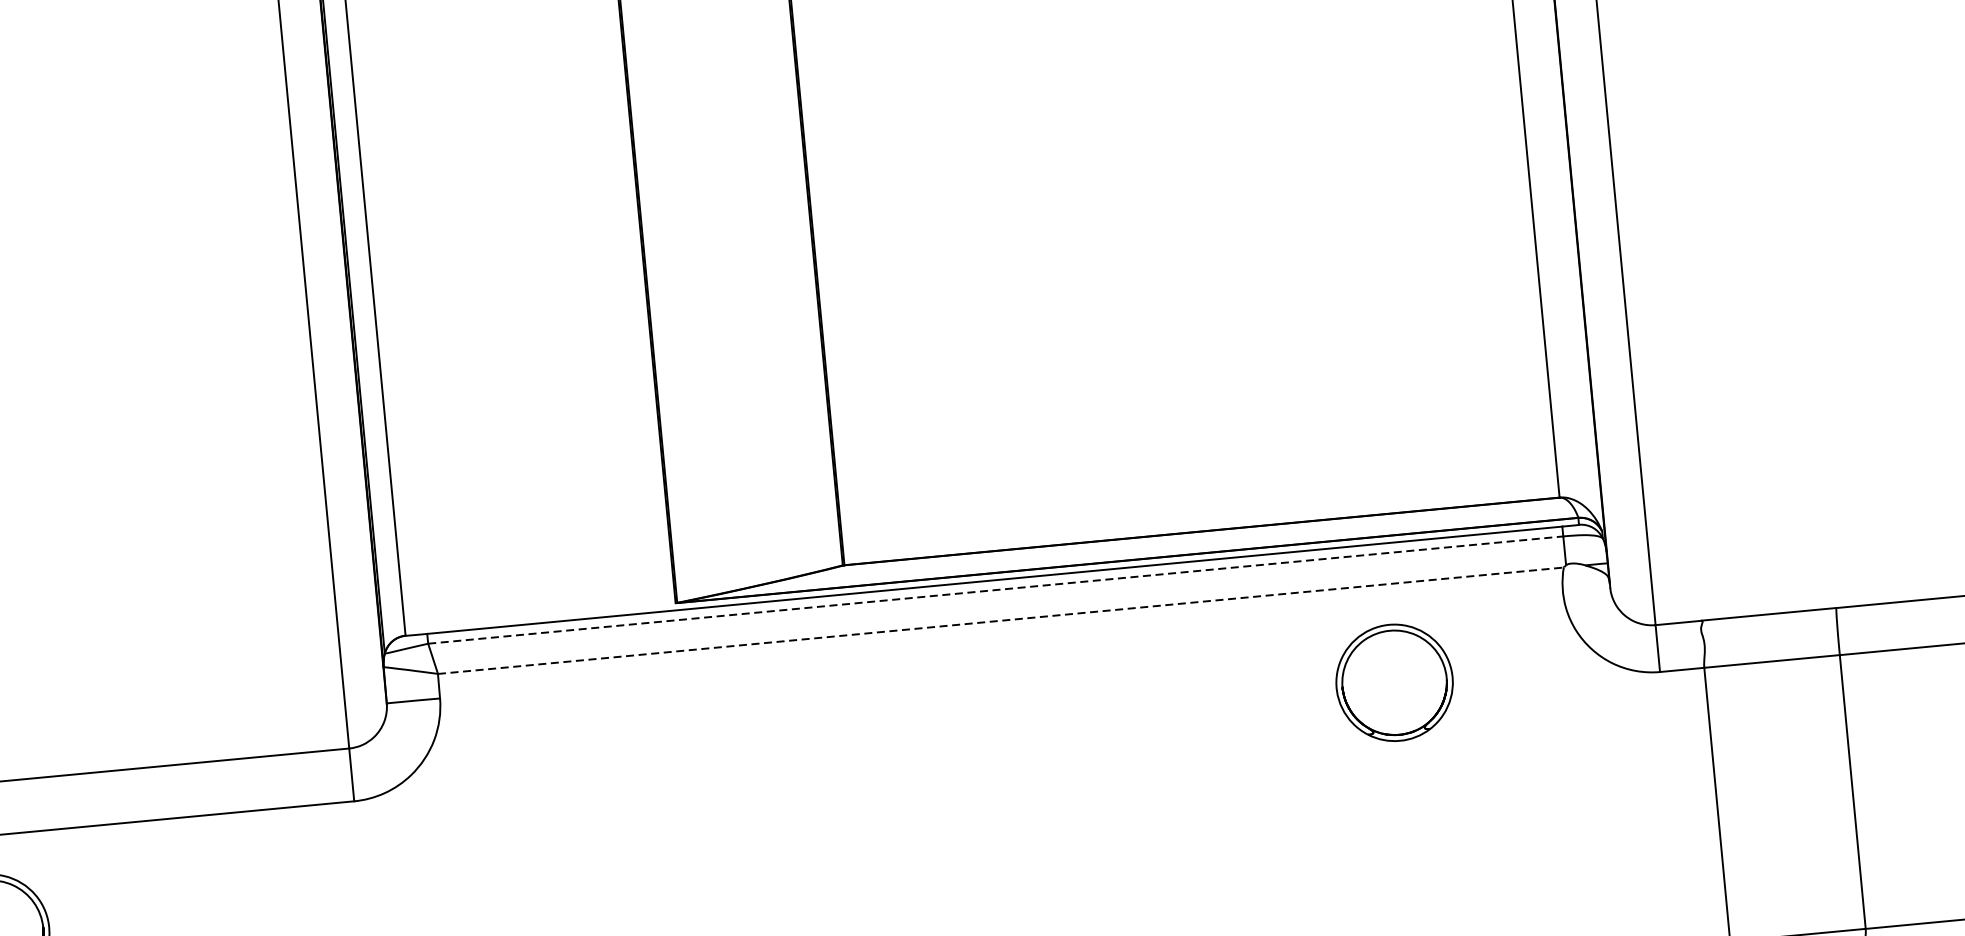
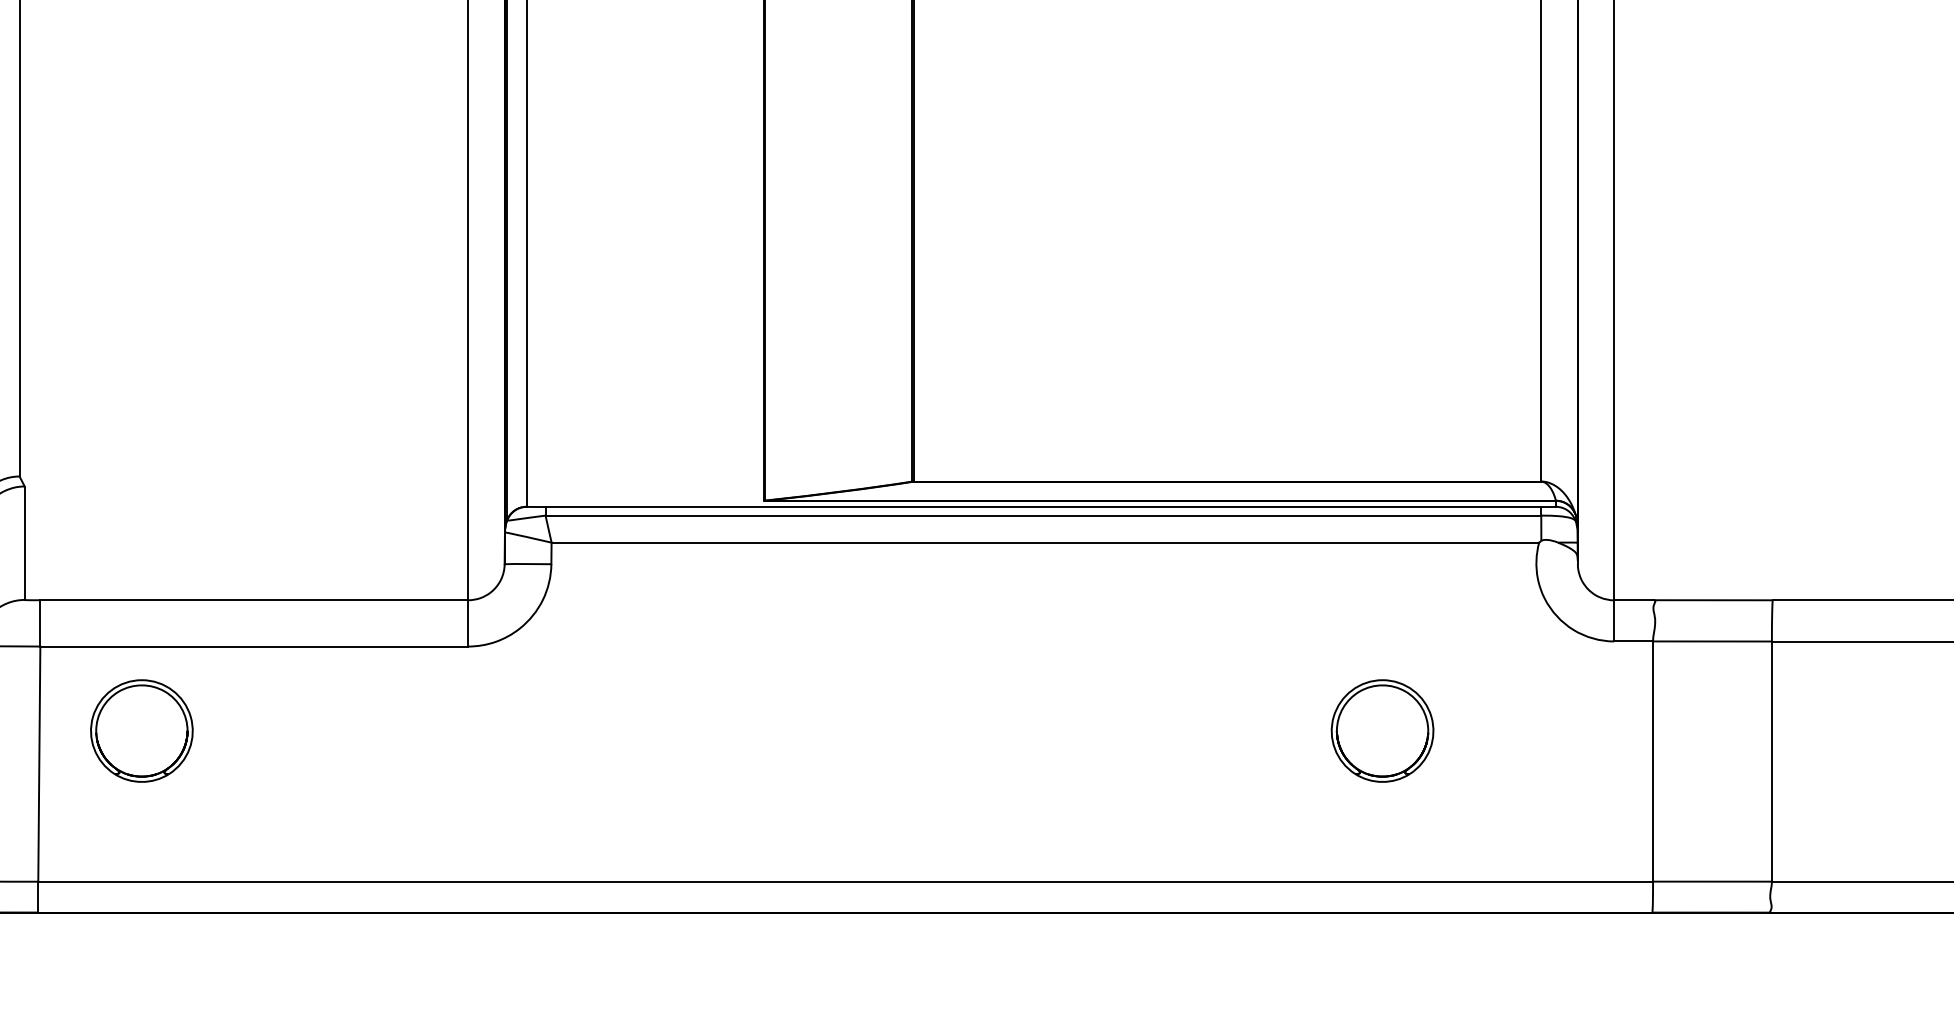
line: (995, 589) -> (1043, 515), dashed -> solid
line: (1001, 620) -> (1045, 542), dashed -> solid
part: (1394, 682) -> (1382, 730), moved

